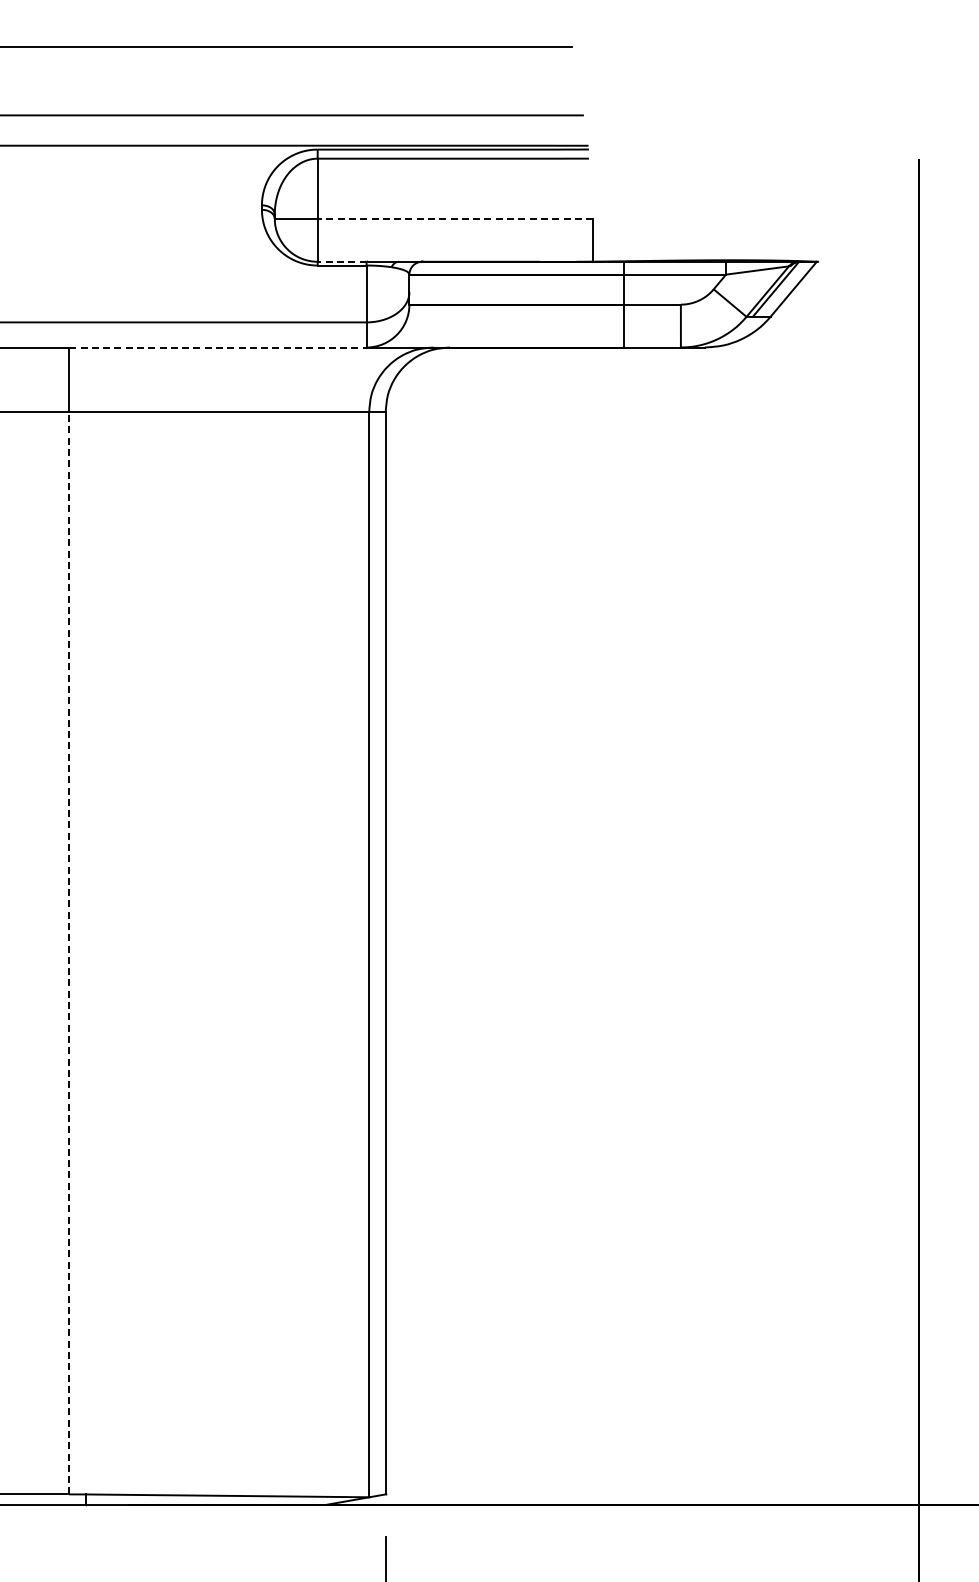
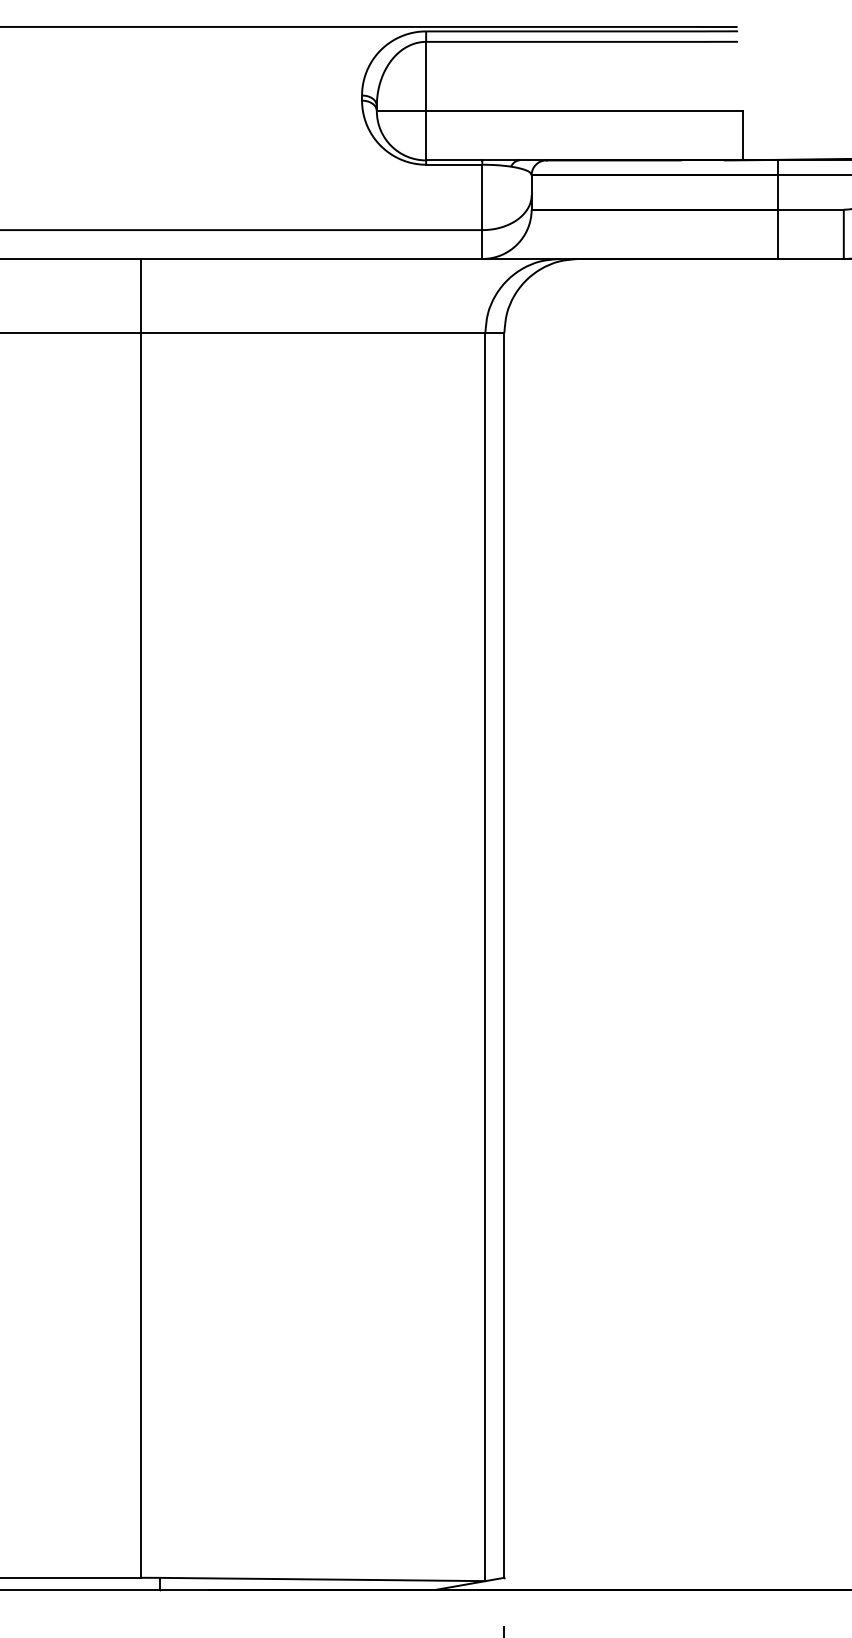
line: (455, 218) -> (584, 110), dashed -> solid
line: (341, 261) -> (453, 160), dashed -> solid
line: (217, 347) -> (310, 258), dashed -> solid
line: (69, 952) -> (140, 954), dashed -> solid

